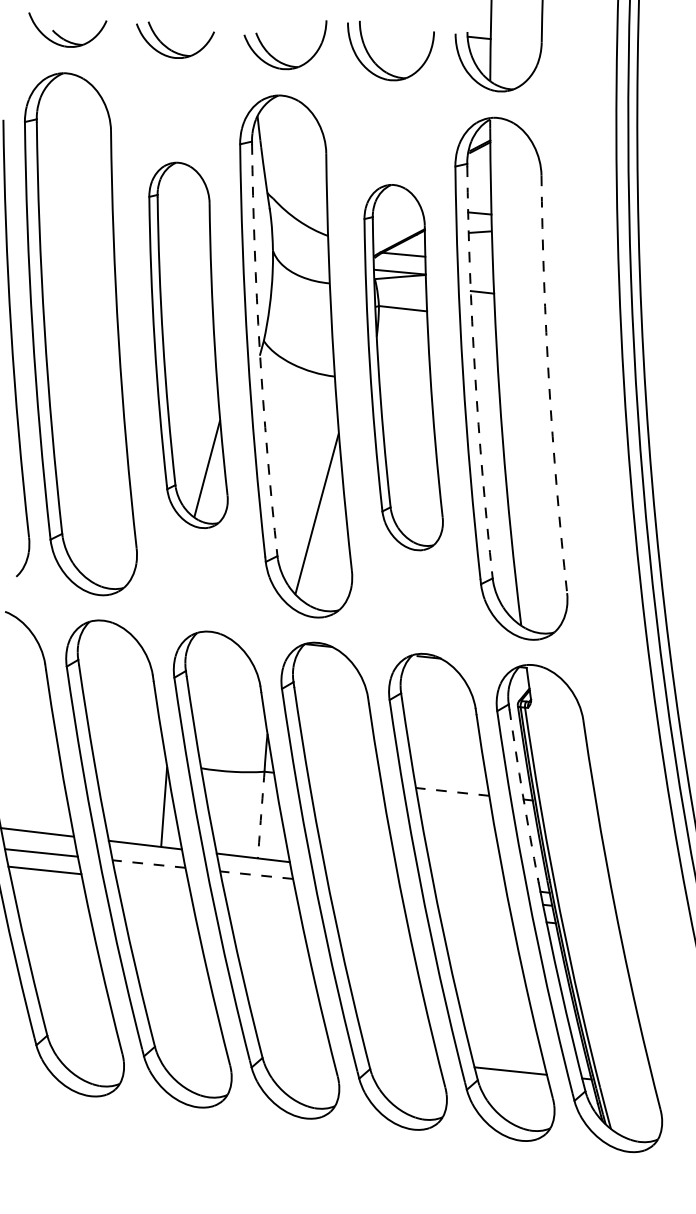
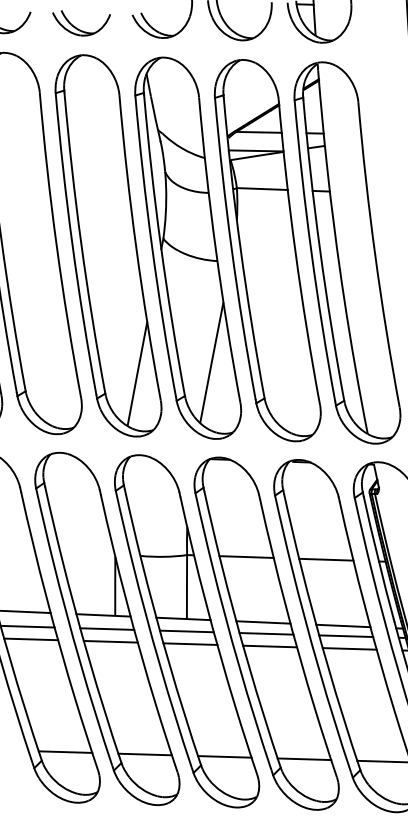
part: (188, 345) -> (108, 246), size x1.43
arc: (259, 350) -> (160, 245), dashed -> solid
part: (403, 367) -> (267, 250), size x1.43
arc: (475, 372) -> (320, 250), dashed -> solid
arc: (549, 384) -> (375, 255), dashed -> solid
line: (344, 780) -> (246, 557), added
line: (452, 791) -> (326, 559), dashed -> solid
arc: (522, 794) -> (377, 557), dashed -> solid
arc: (261, 815) -> (187, 587), dashed -> solid
line: (149, 864) -> (107, 629), dashed -> solid
line: (360, 870) -> (262, 622), added
line: (256, 875) -> (186, 631), dashed -> solid
line: (152, 881) -> (110, 641), added
line: (468, 883) -> (342, 626), added
line: (363, 886) -> (265, 634), added
line: (259, 892) -> (189, 644), added
line: (471, 897) -> (345, 636), added
line: (367, 903) -> (269, 646), added
line: (474, 914) -> (348, 648), added
line: (80, 1026) -> (65, 752), added
line: (187, 1037) -> (144, 754), added
line: (295, 1048) -> (224, 756), added
line: (403, 1059) -> (304, 758), added

